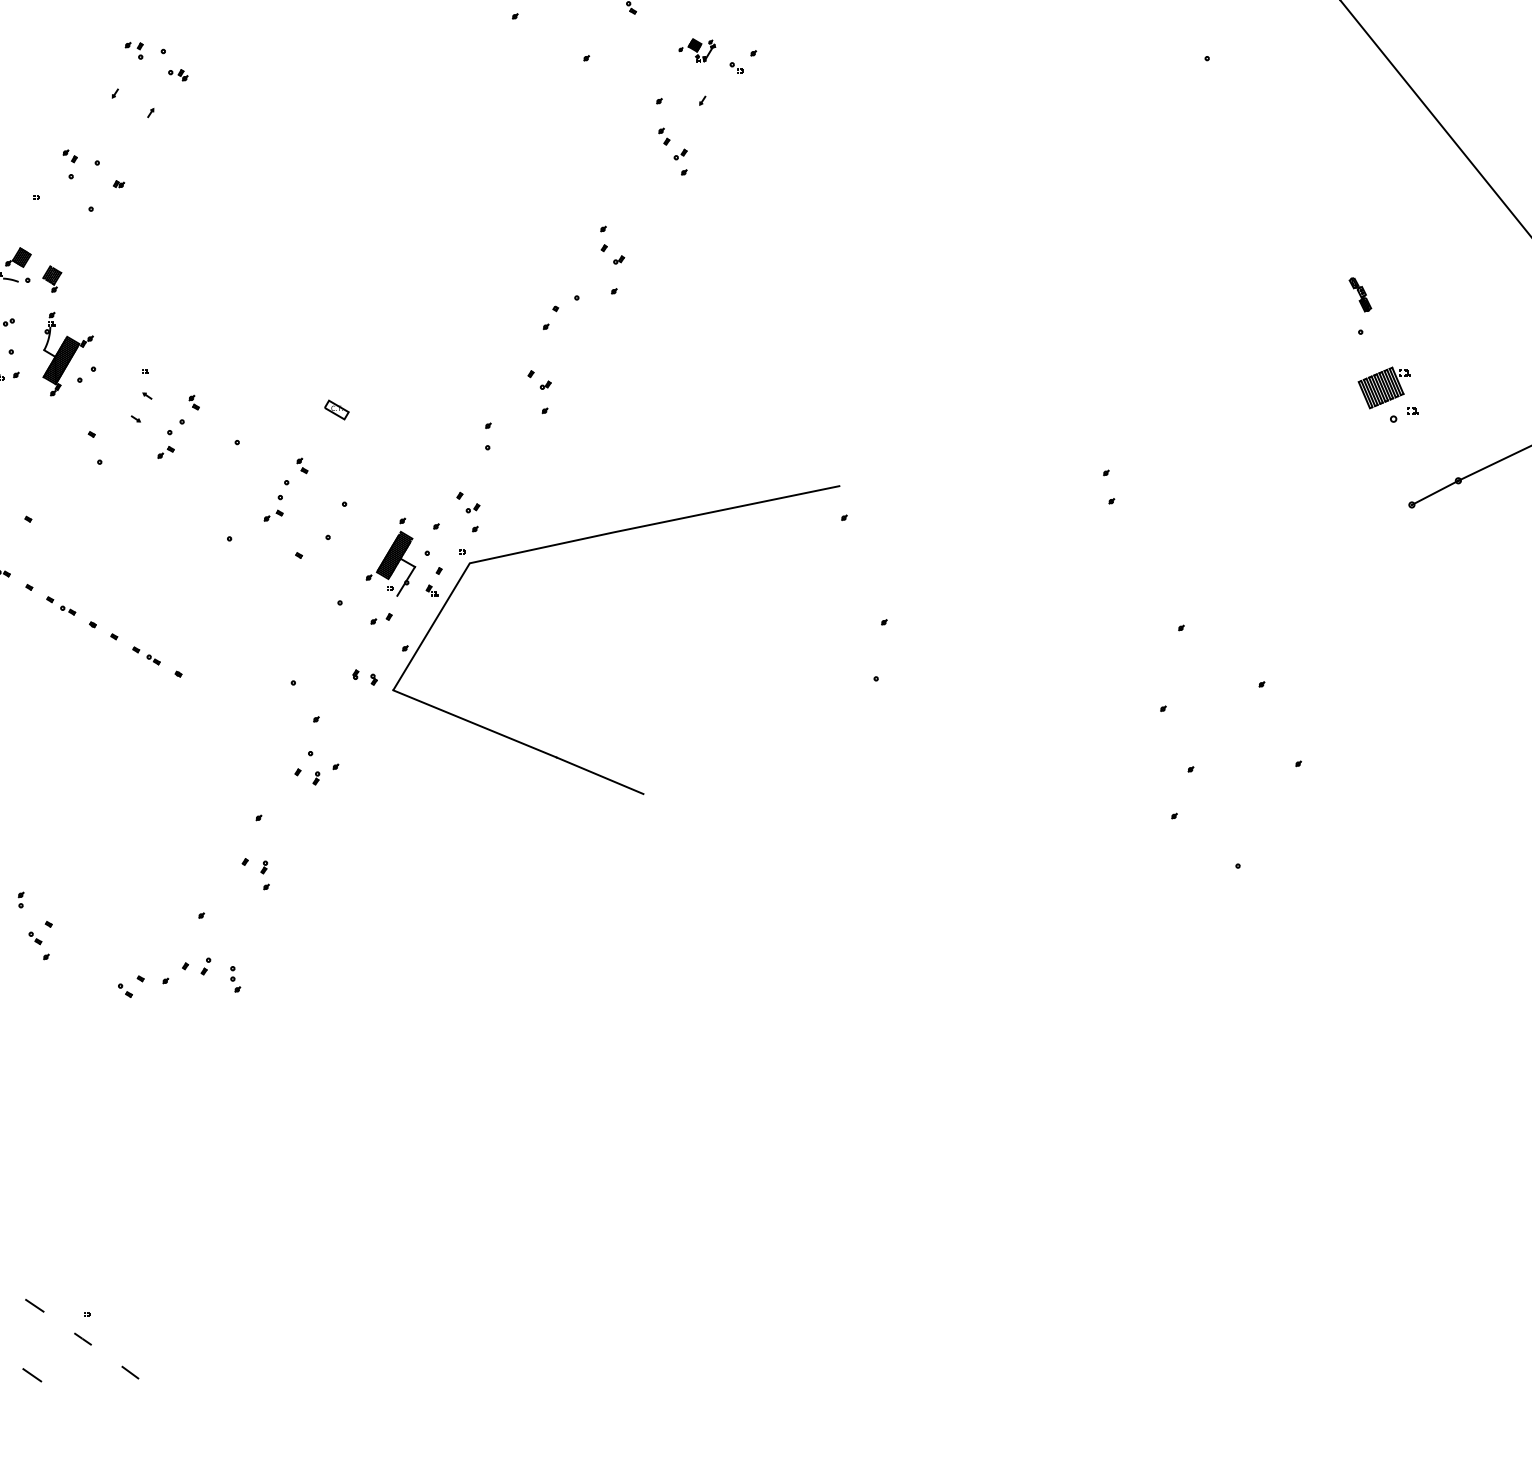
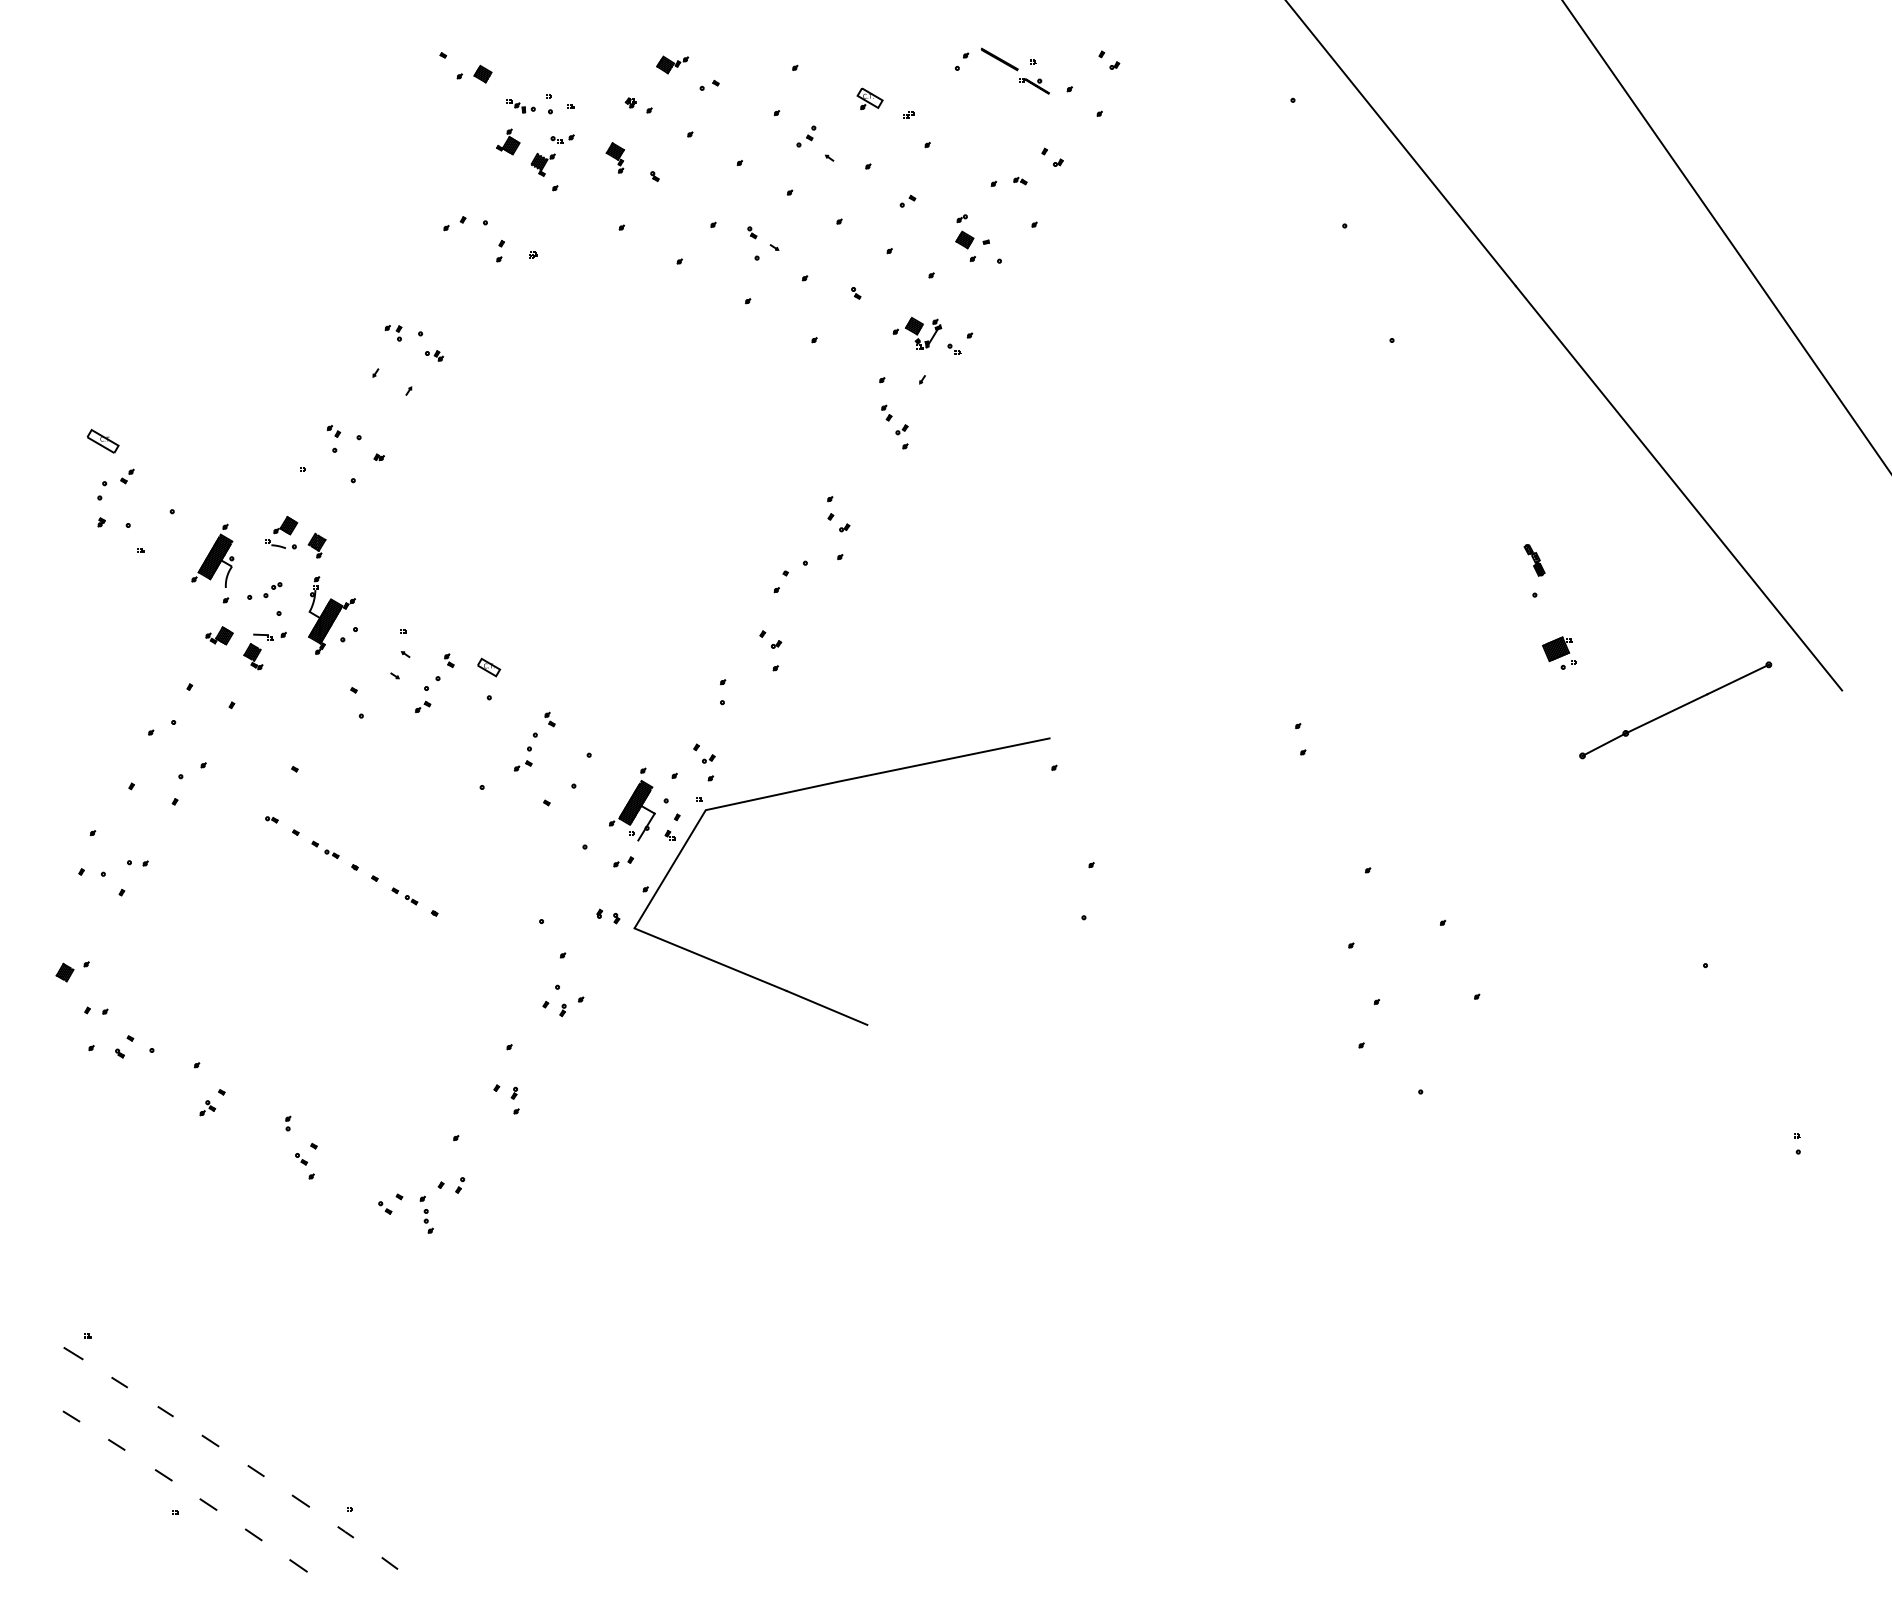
part: (697, 50) -> (917, 332), size x1.43
part: (1387, 393) -> (1559, 652), size x0.62
part: (337, 409) -> (489, 667), moved
part: (235, 979) -> (428, 1221), moved

